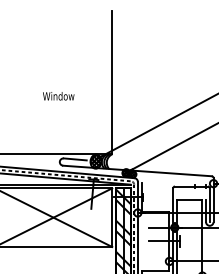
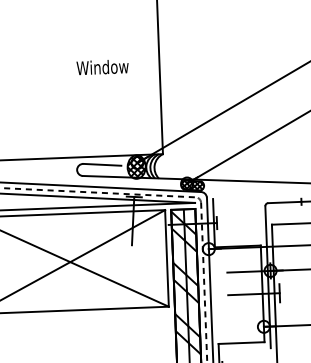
text: (58, 96) -> (102, 67), moved

